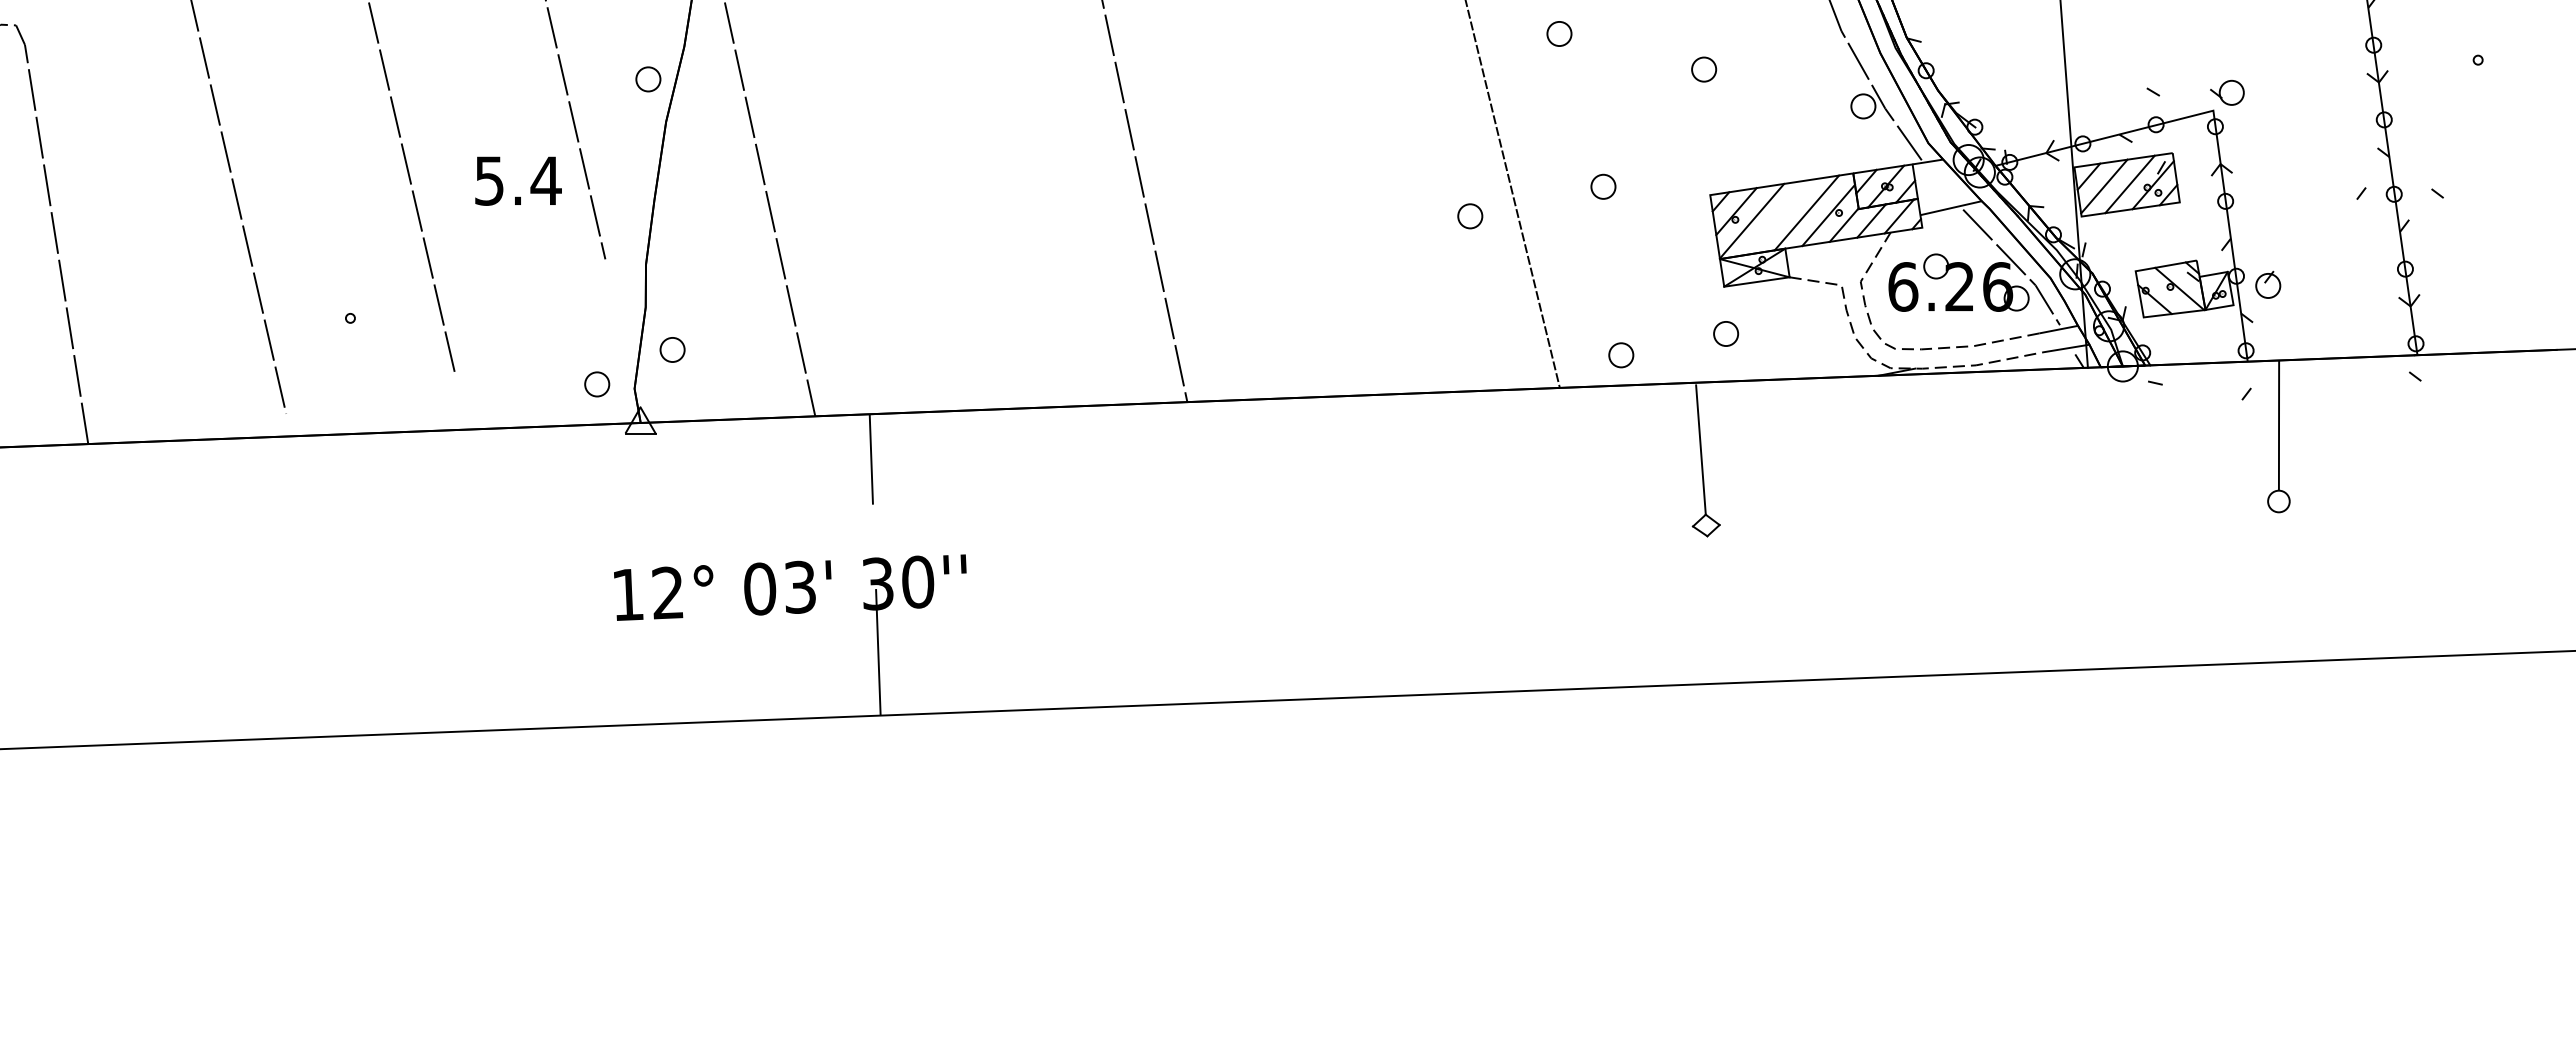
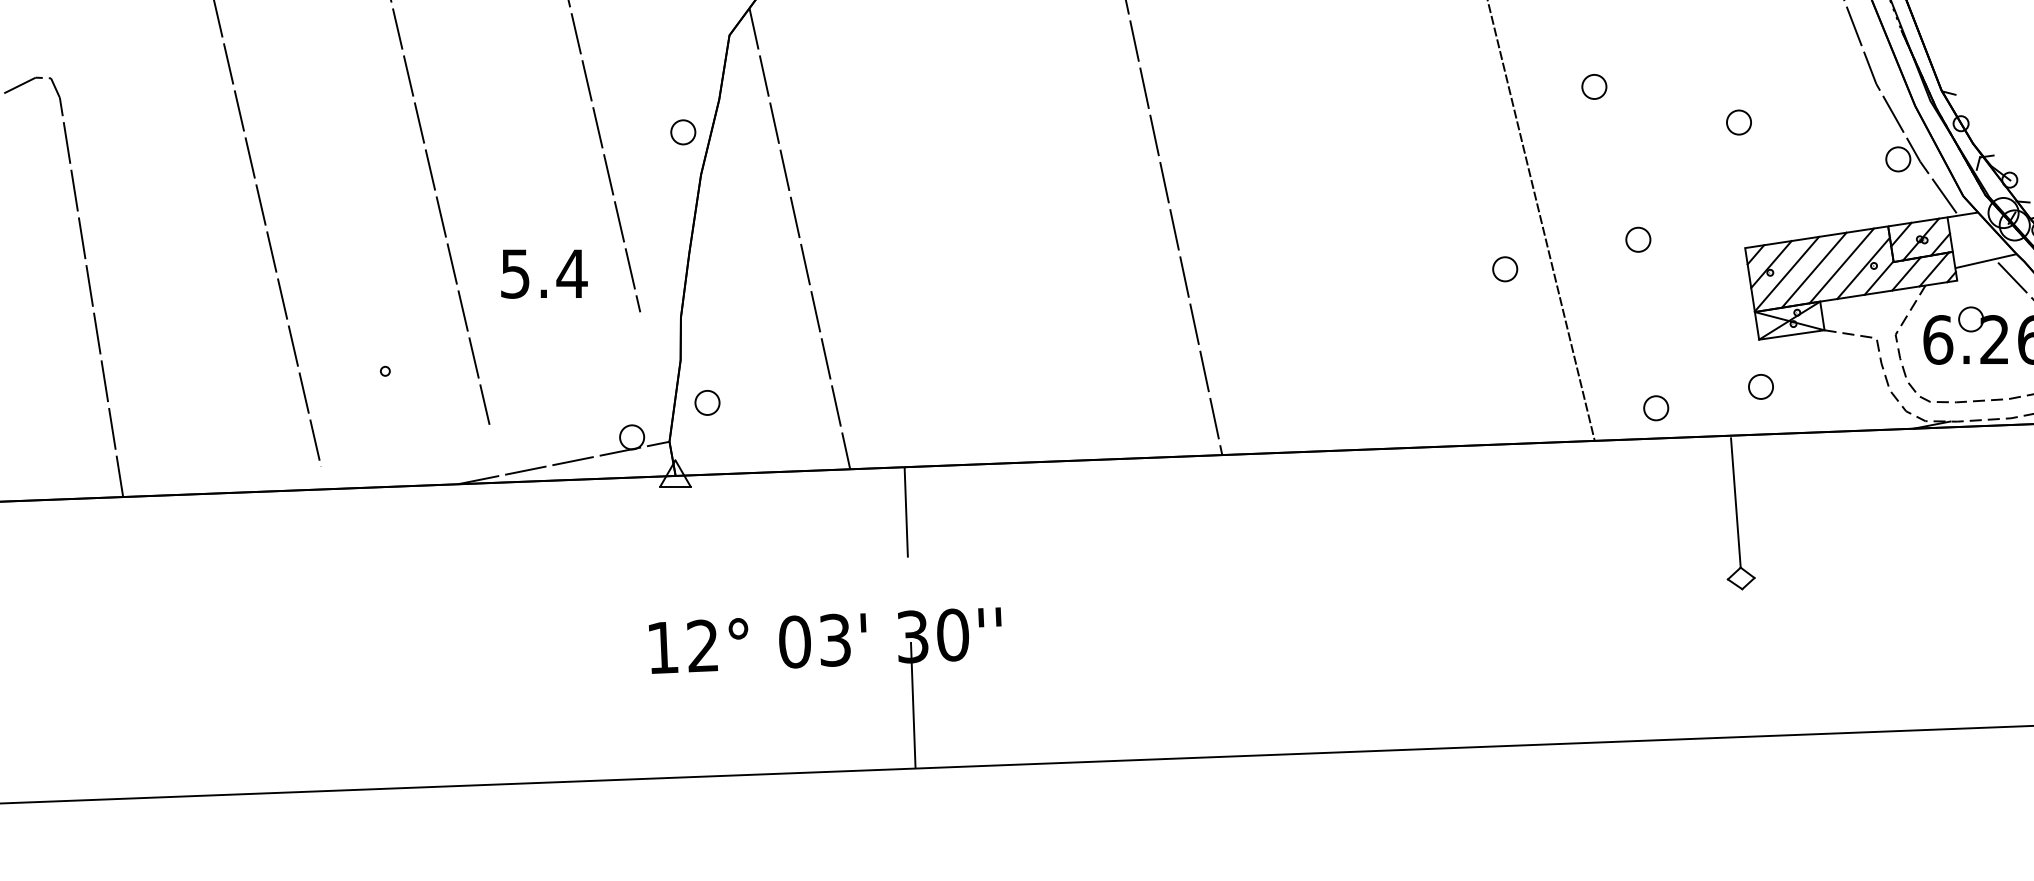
text: (518, 180) -> (544, 273), moved
line: (1779, 216) -> (1814, 269), added
line: (528, 409) -> (563, 462), added

